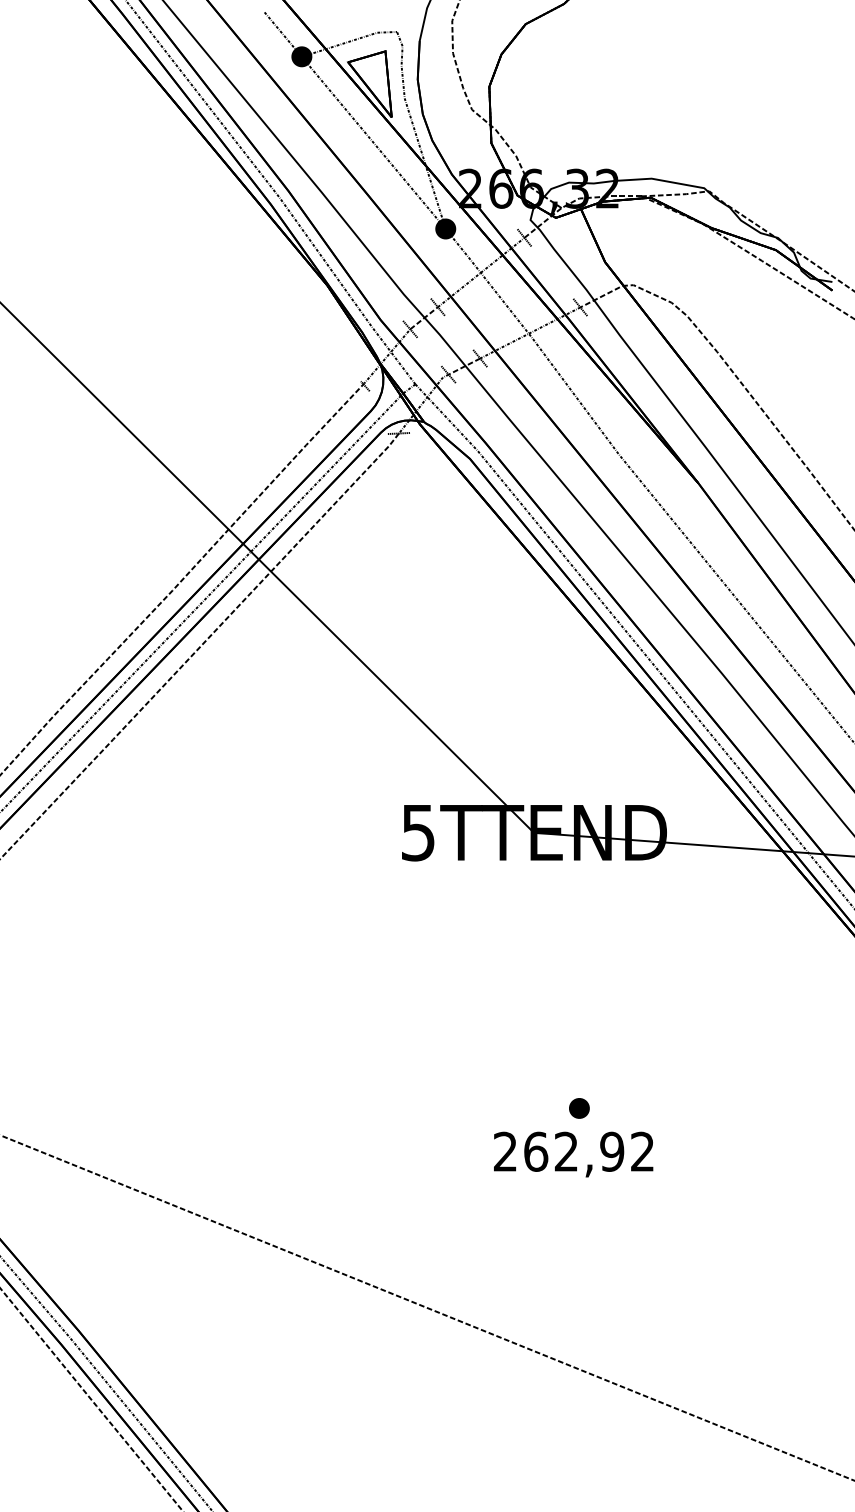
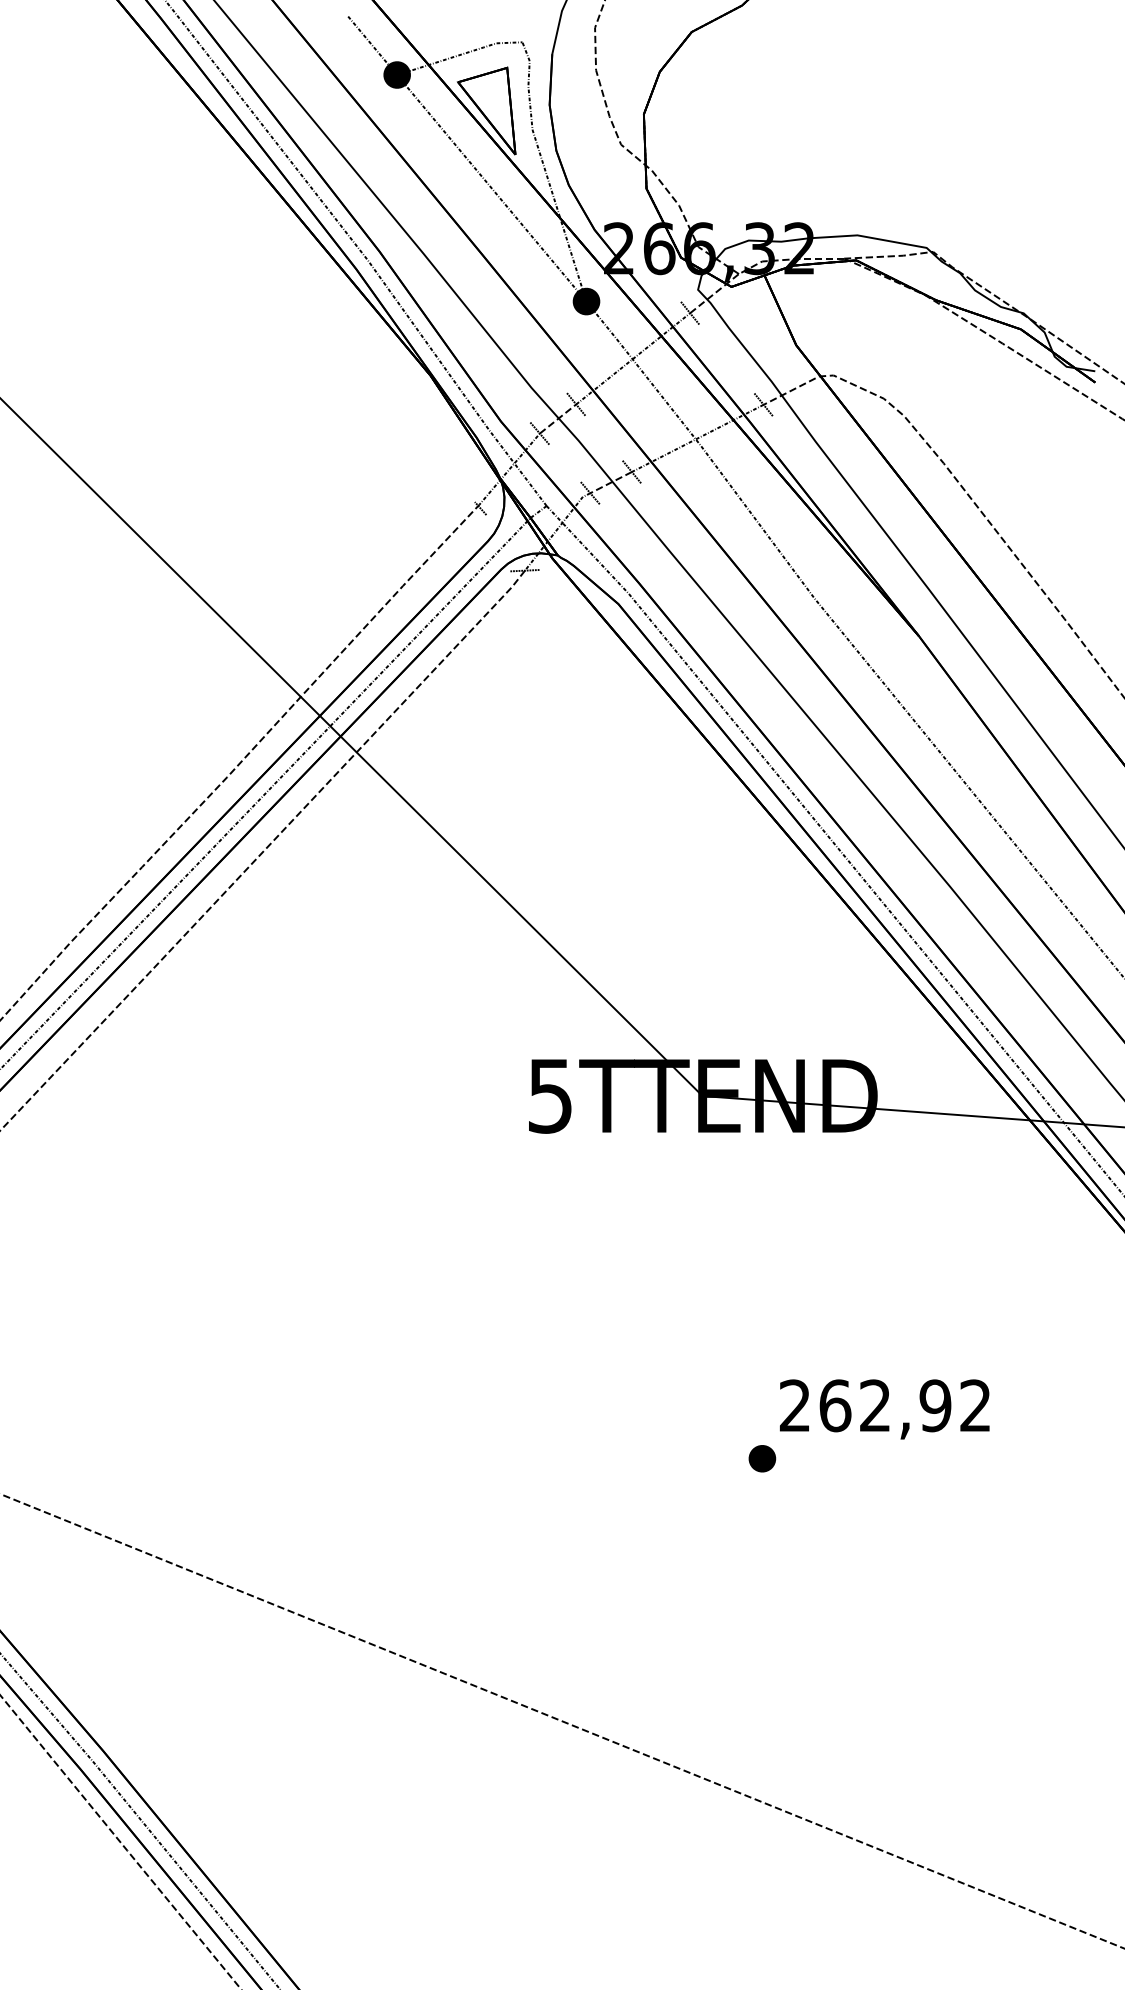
text: (573, 1154) -> (884, 1409), moved

